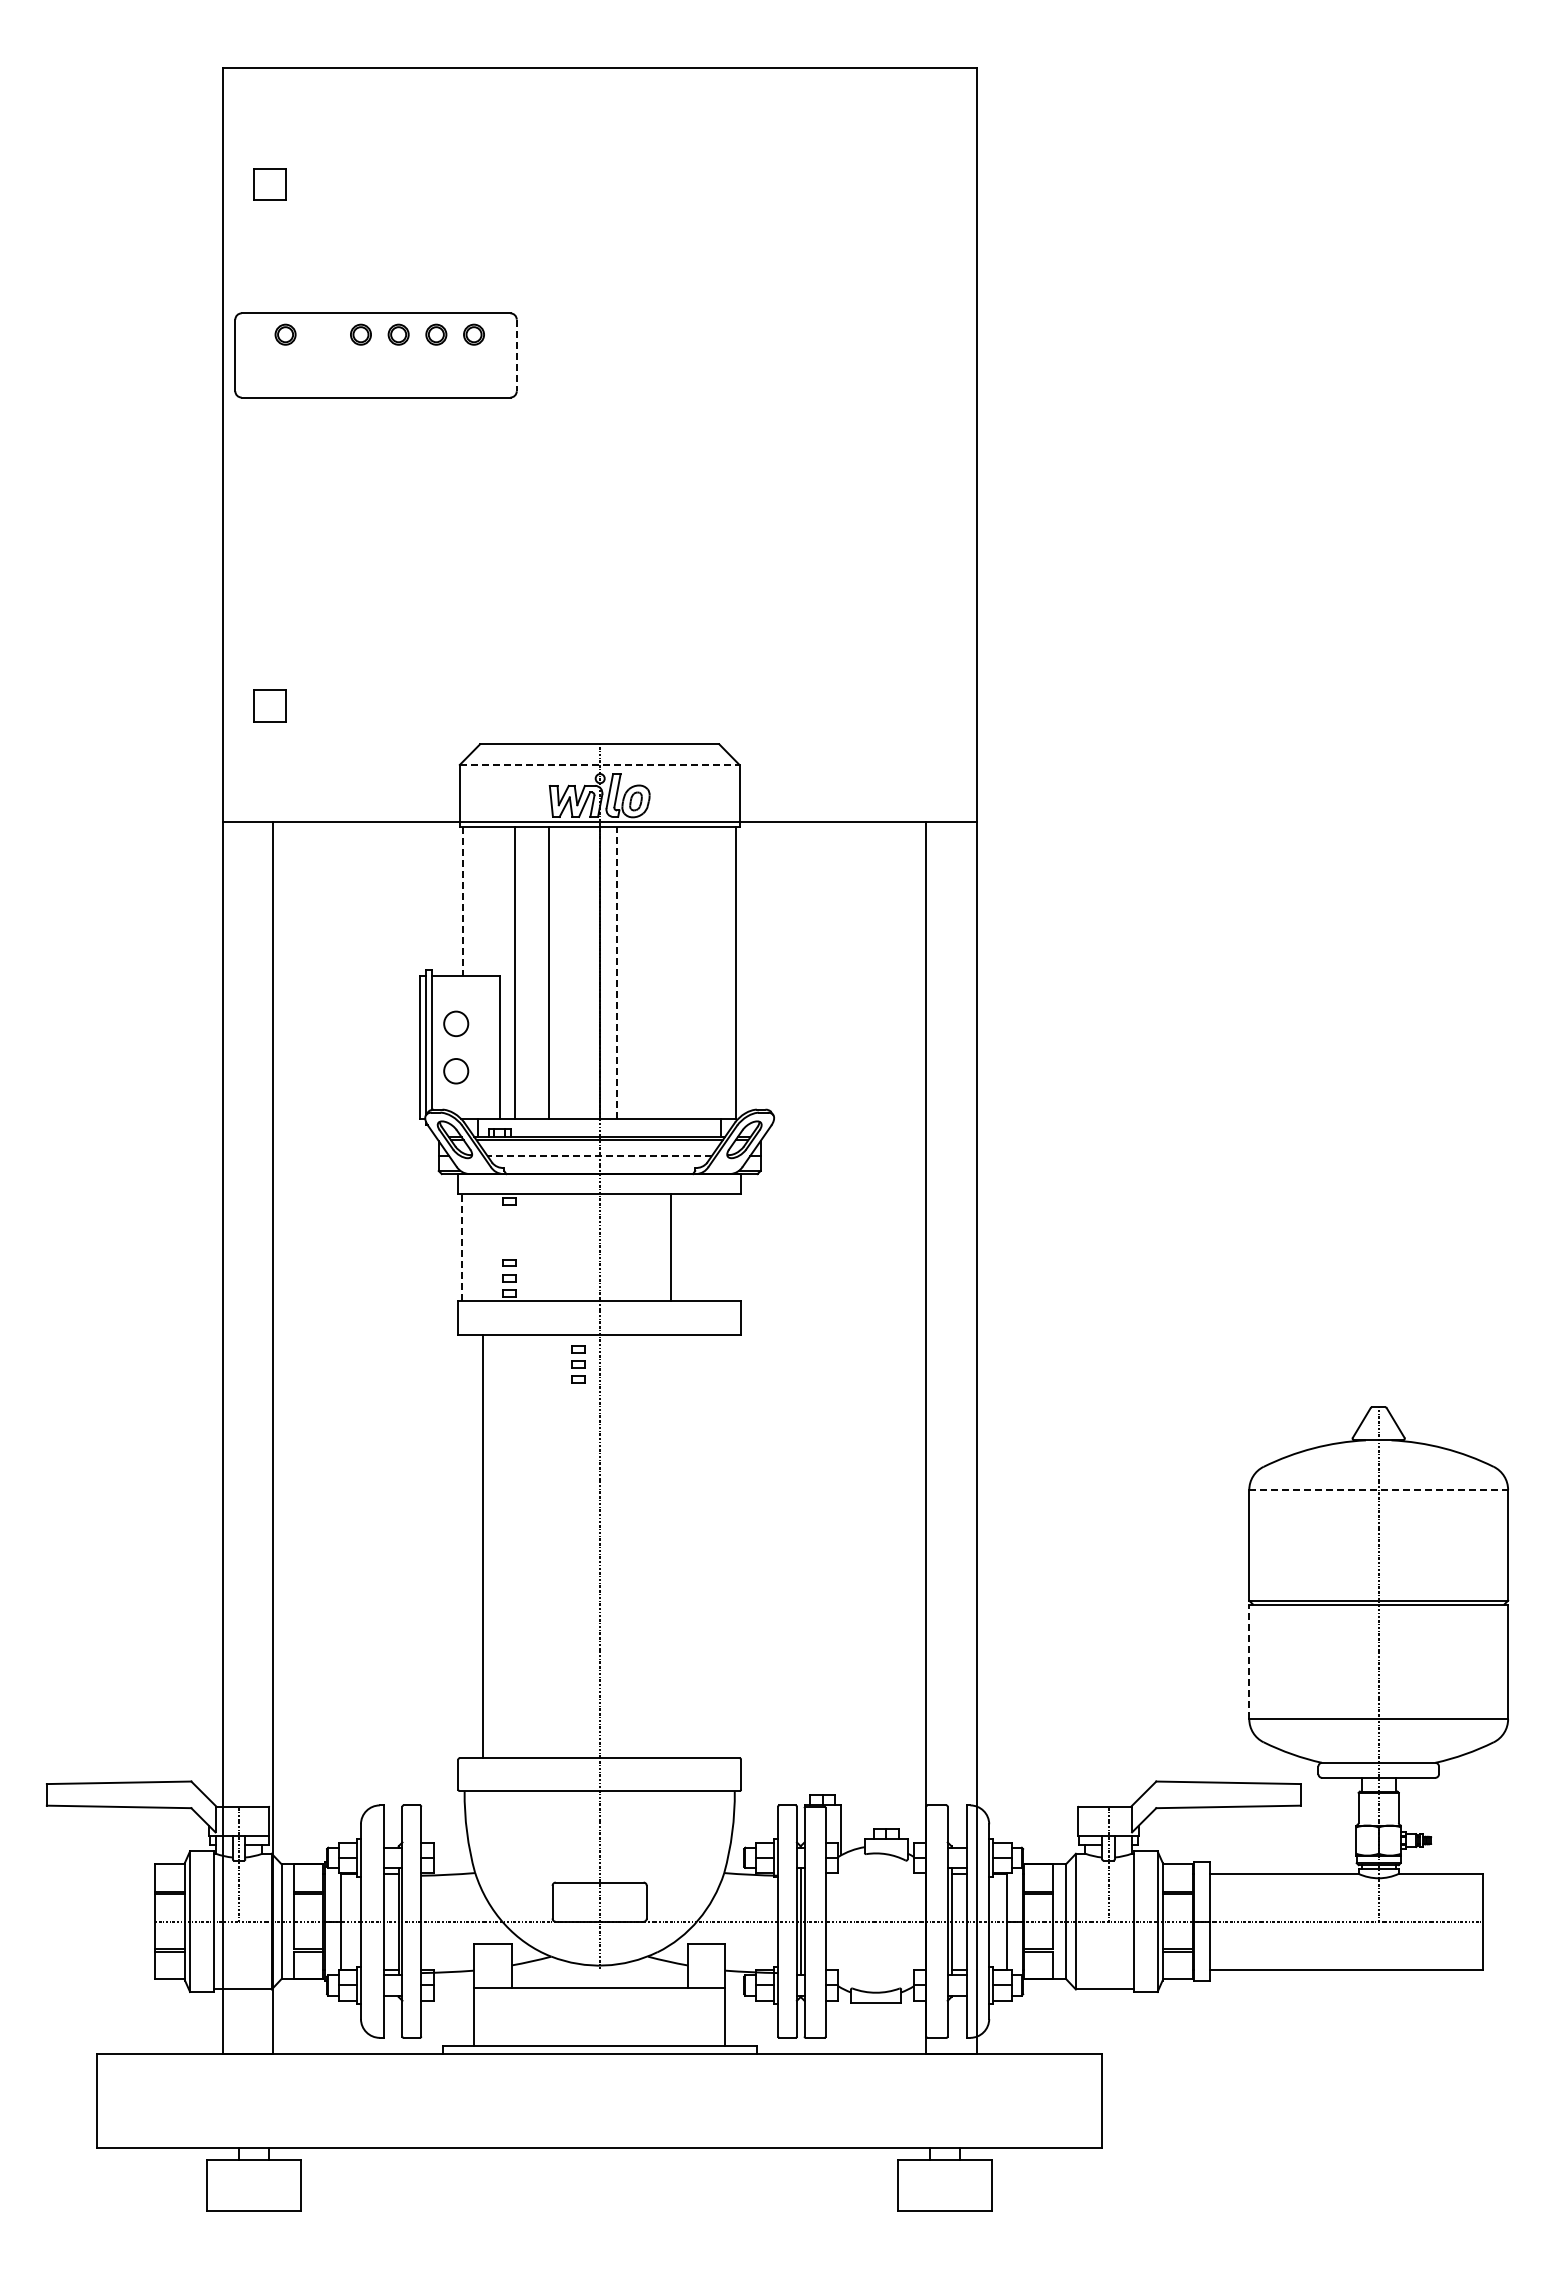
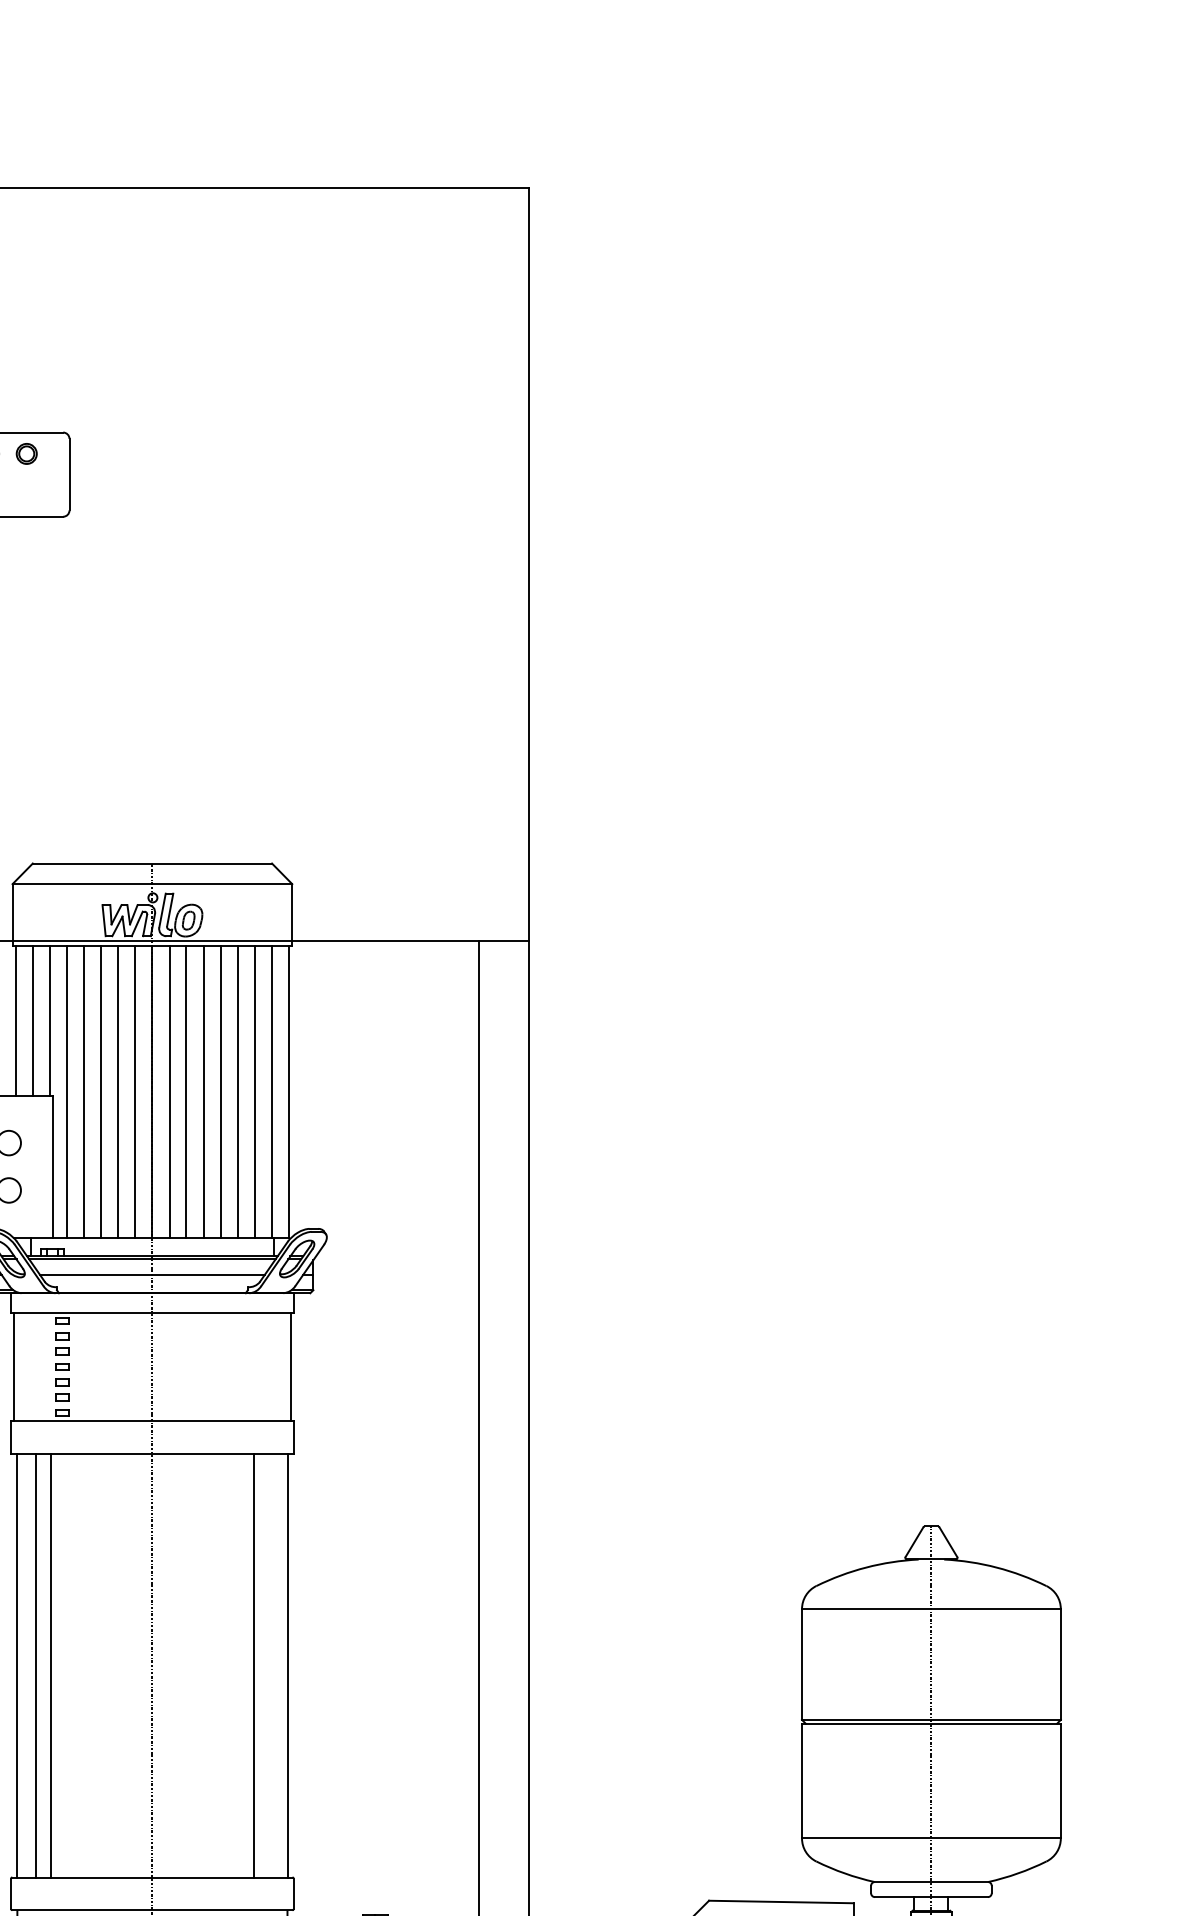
line: (516, 355) -> (69, 474), dashed -> solid
line: (599, 764) -> (152, 883), dashed -> solid
line: (463, 901) -> (16, 1020), dashed -> solid
line: (480, 901) -> (33, 1020), added
line: (497, 901) -> (50, 1020), added
line: (531, 972) -> (84, 1091), added
line: (565, 972) -> (118, 1091), added
line: (582, 972) -> (135, 1091), added
line: (616, 972) -> (169, 1091), dashed -> solid
line: (633, 972) -> (186, 1091), added
line: (650, 972) -> (203, 1091), added
line: (667, 972) -> (220, 1091), added
line: (684, 972) -> (237, 1091), added
line: (701, 972) -> (254, 1091), added
line: (718, 972) -> (271, 1091), added
line: (599, 1155) -> (152, 1274), dashed -> solid
line: (461, 1247) -> (14, 1366), dashed -> solid
line: (670, 1247) -> (290, 1366), moved
part: (578, 1364) -> (62, 1351), moved
line: (1379, 1489) -> (932, 1608), dashed -> solid
line: (464, 1546) -> (17, 1665), added
line: (498, 1546) -> (51, 1665), added
line: (700, 1546) -> (253, 1665), added
line: (734, 1546) -> (287, 1665), added
line: (1249, 1661) -> (802, 1780), dashed -> solid

